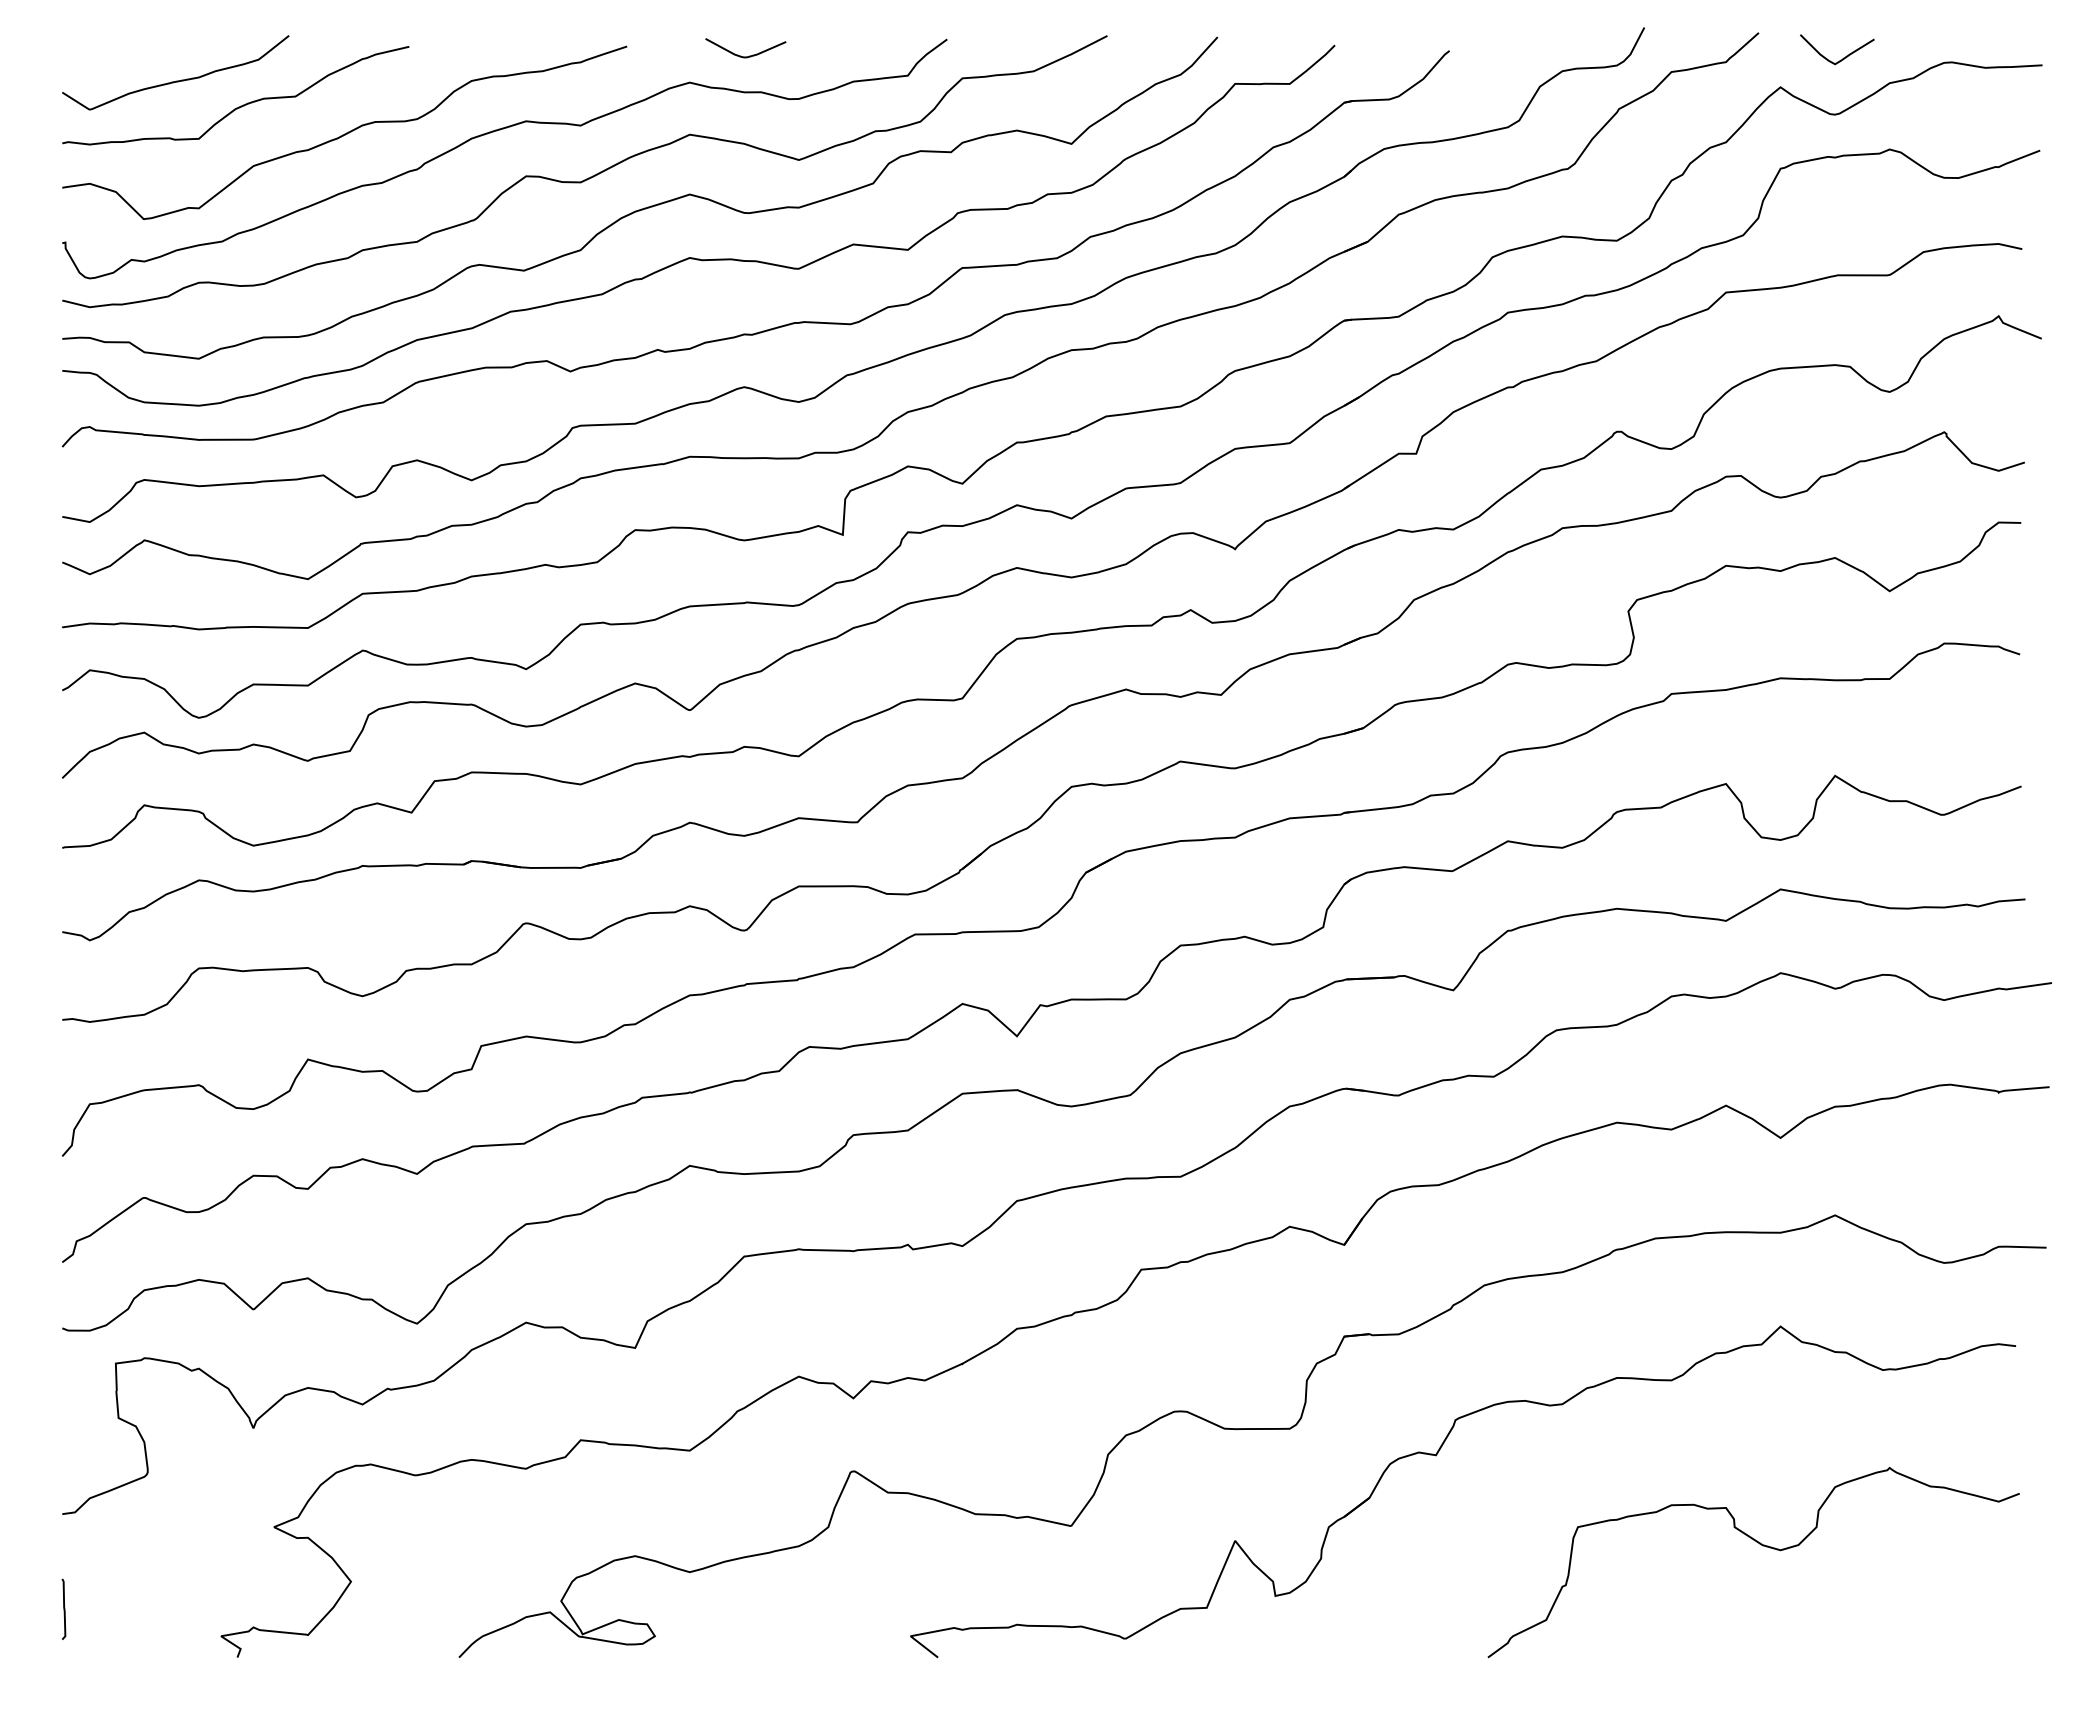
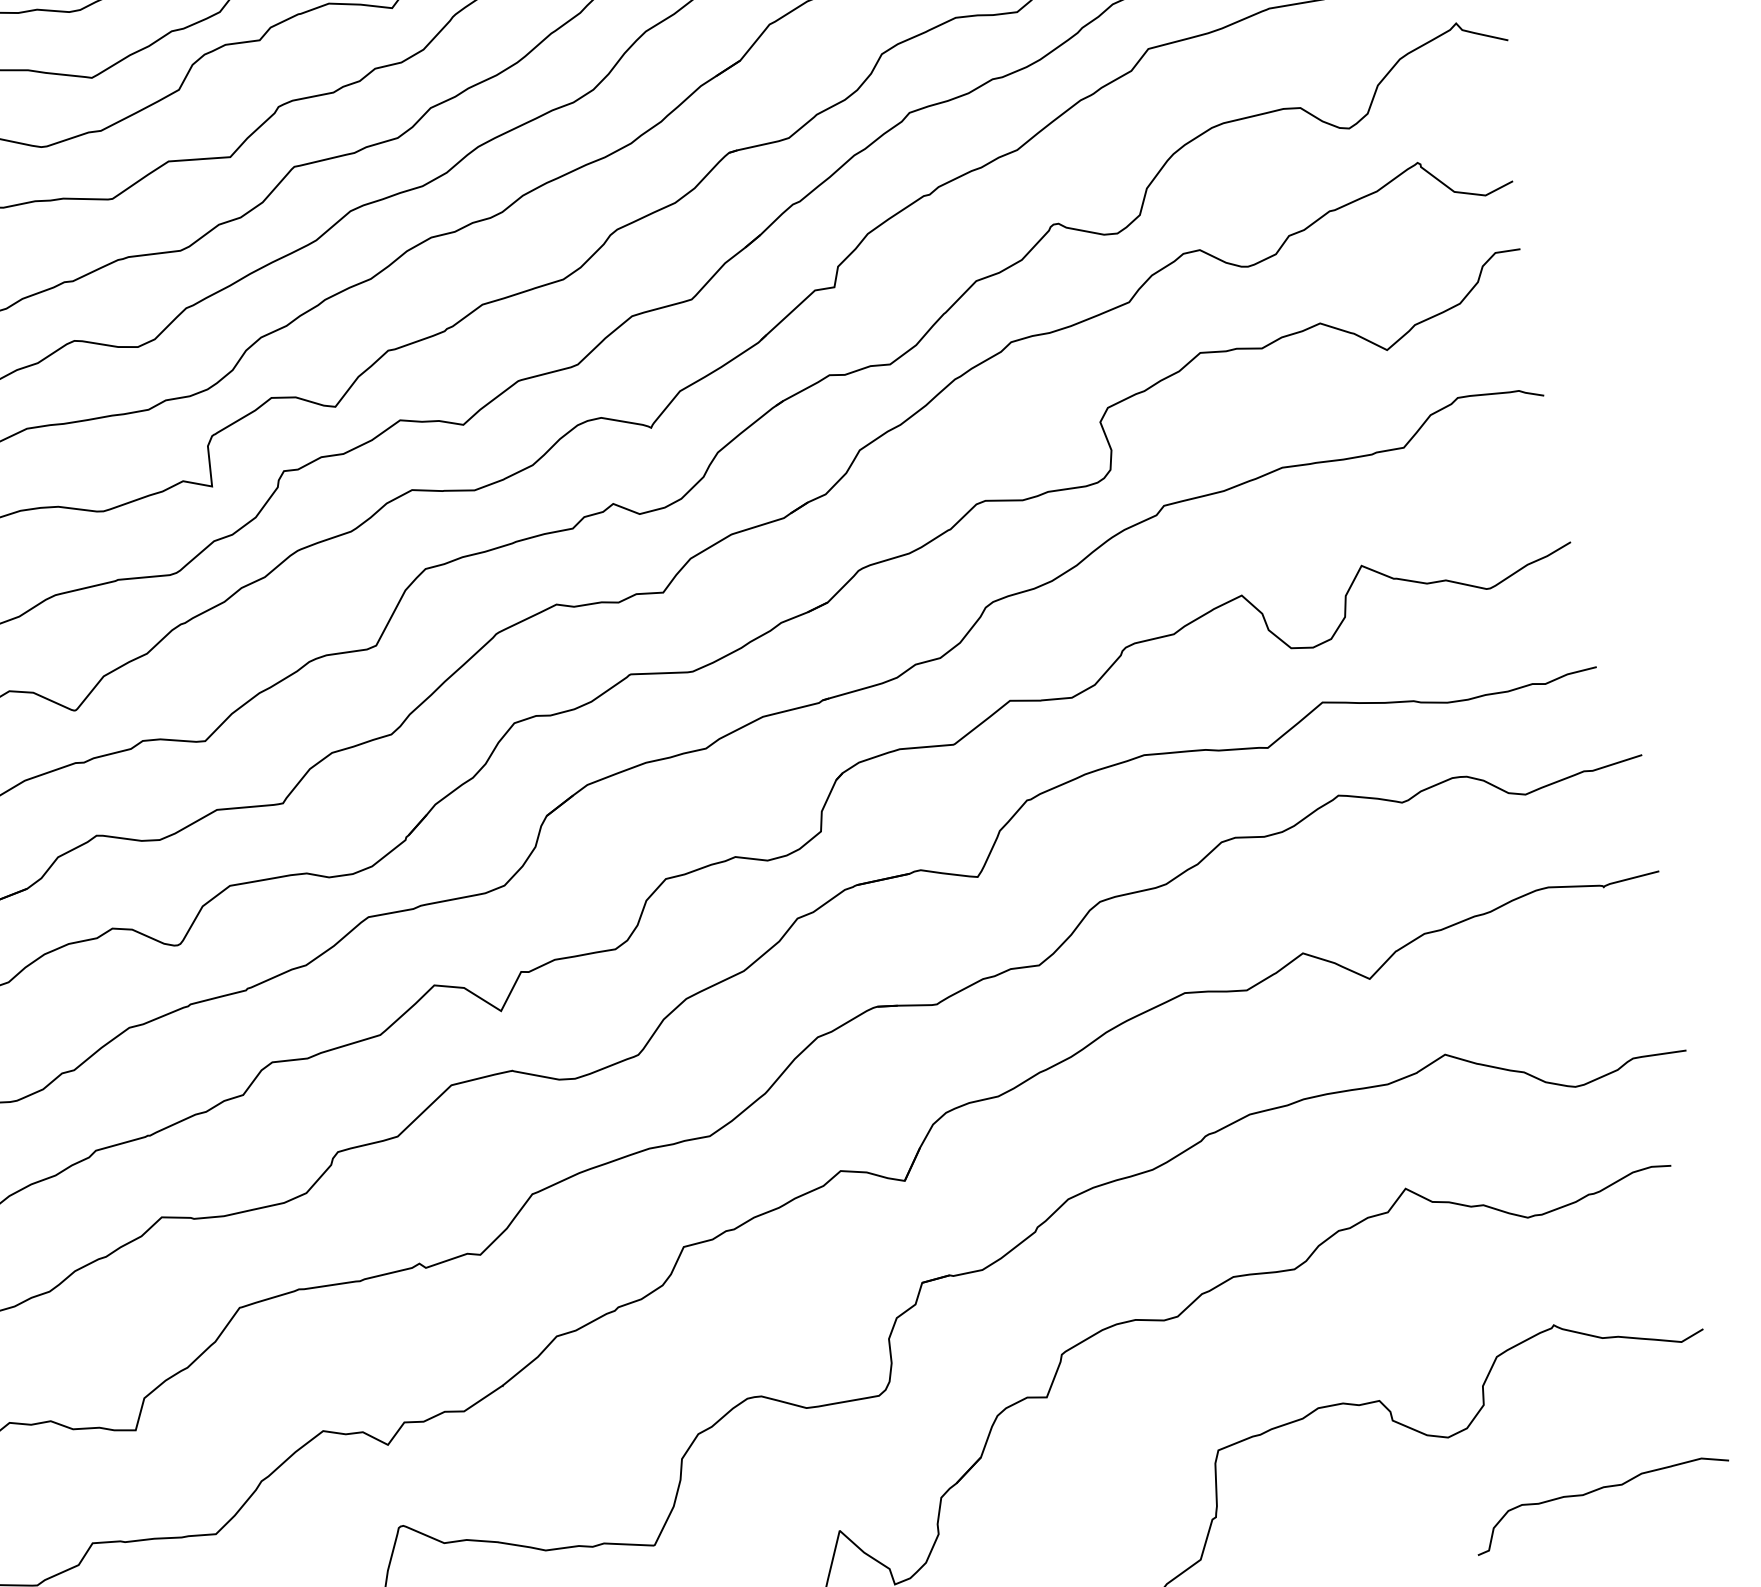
curve: (1902, 1619) -> (1596, 1491), added

